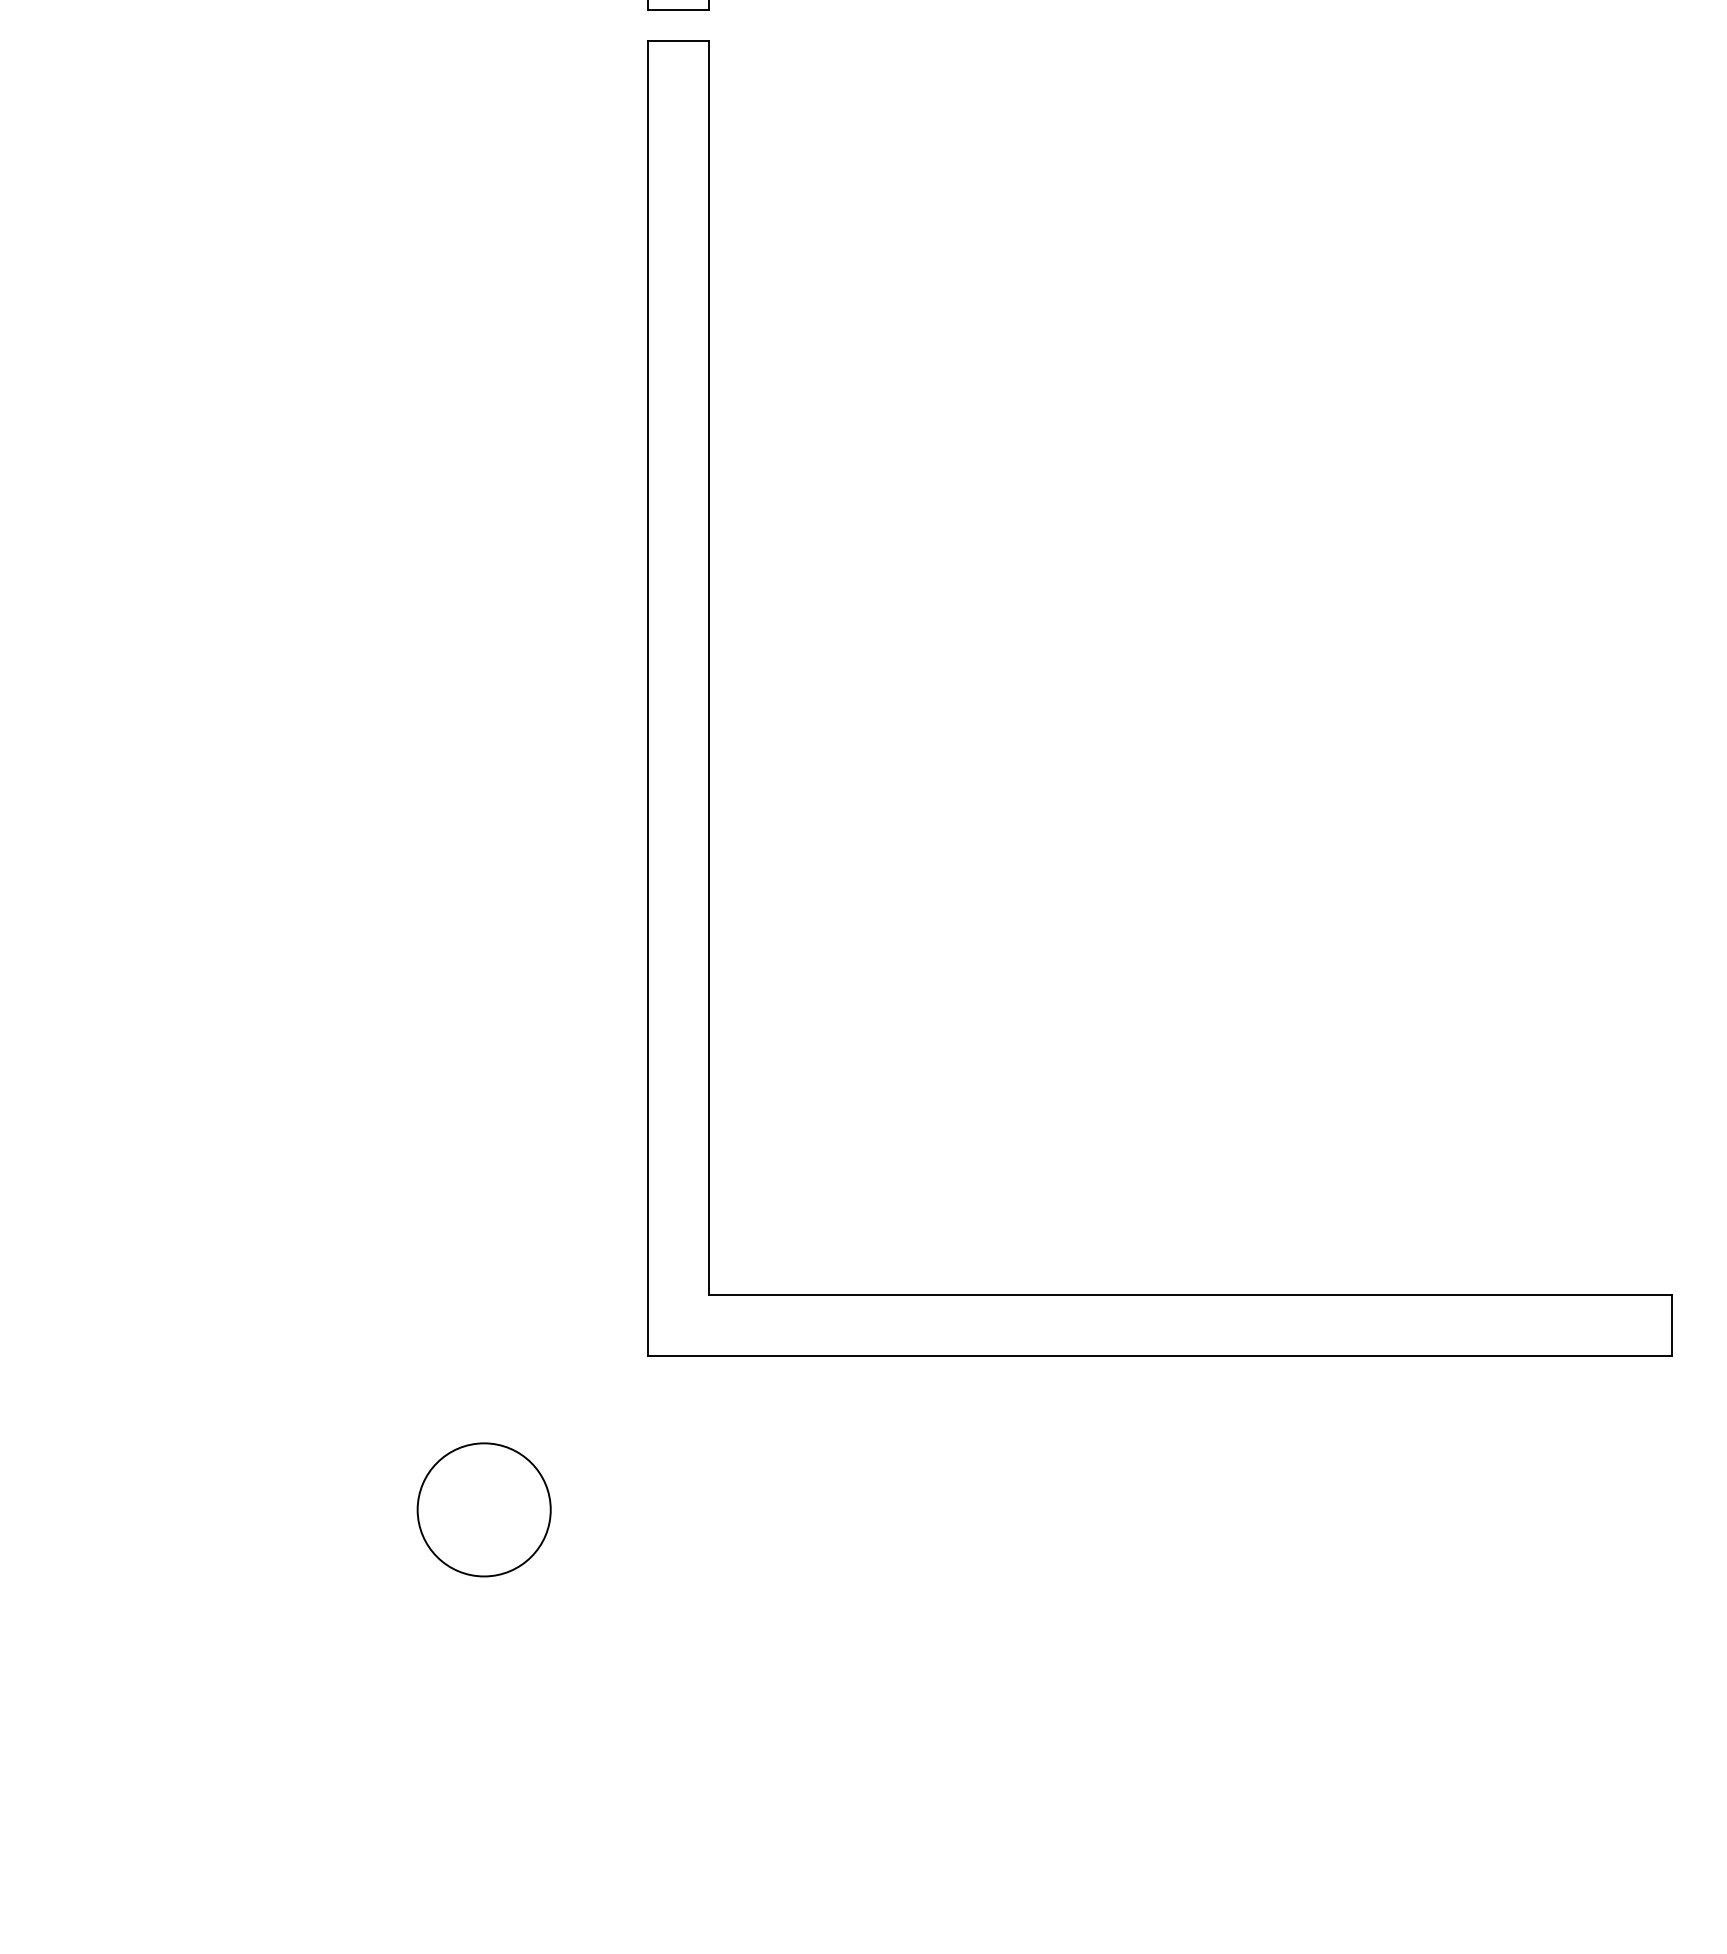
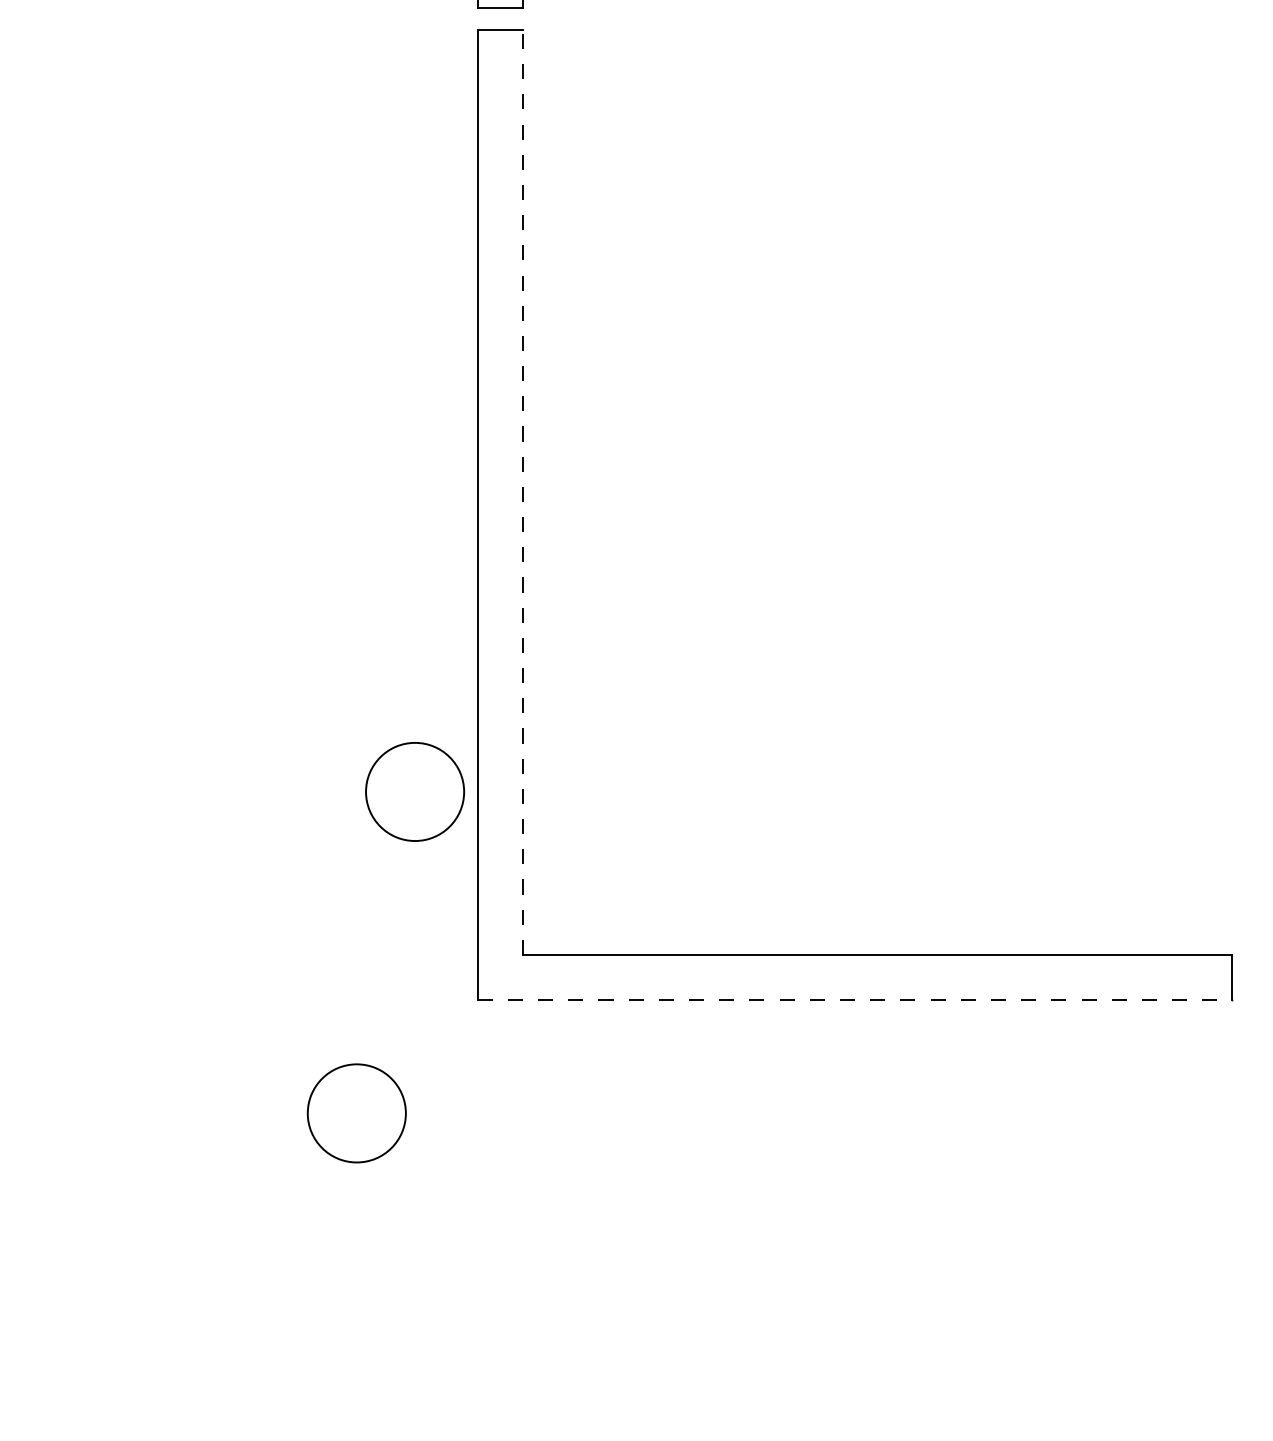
line: (709, 667) -> (522, 492), solid -> dashed
circle: (562, 1073) -> (414, 791), added
line: (1159, 1356) -> (854, 1000), solid -> dashed

